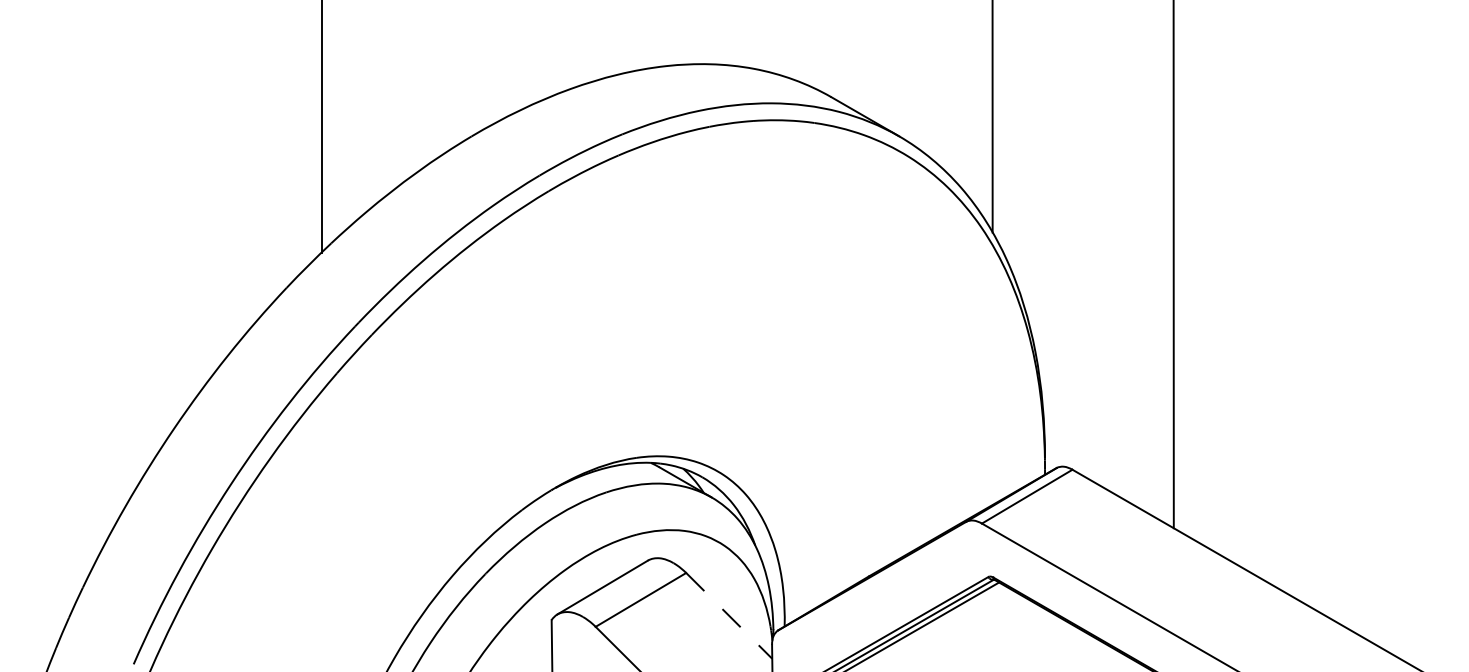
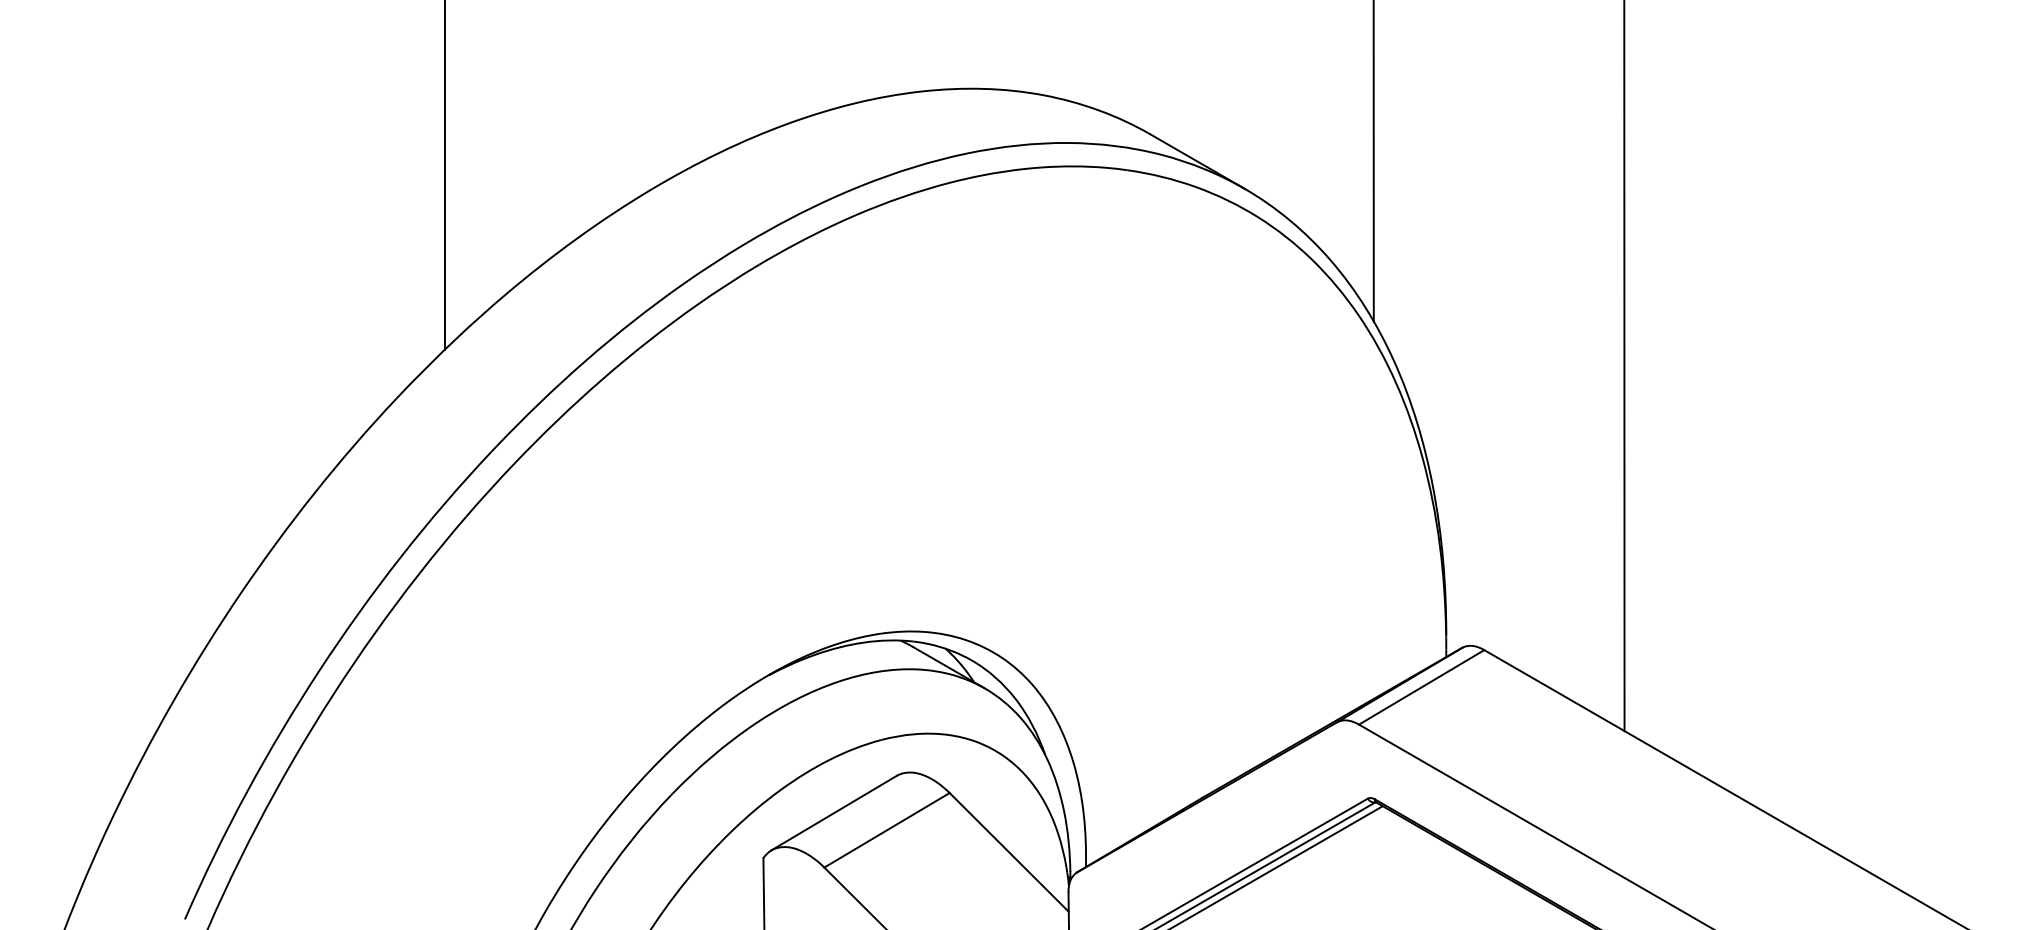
line: (729, 615) -> (1009, 852), dashed -> solid

